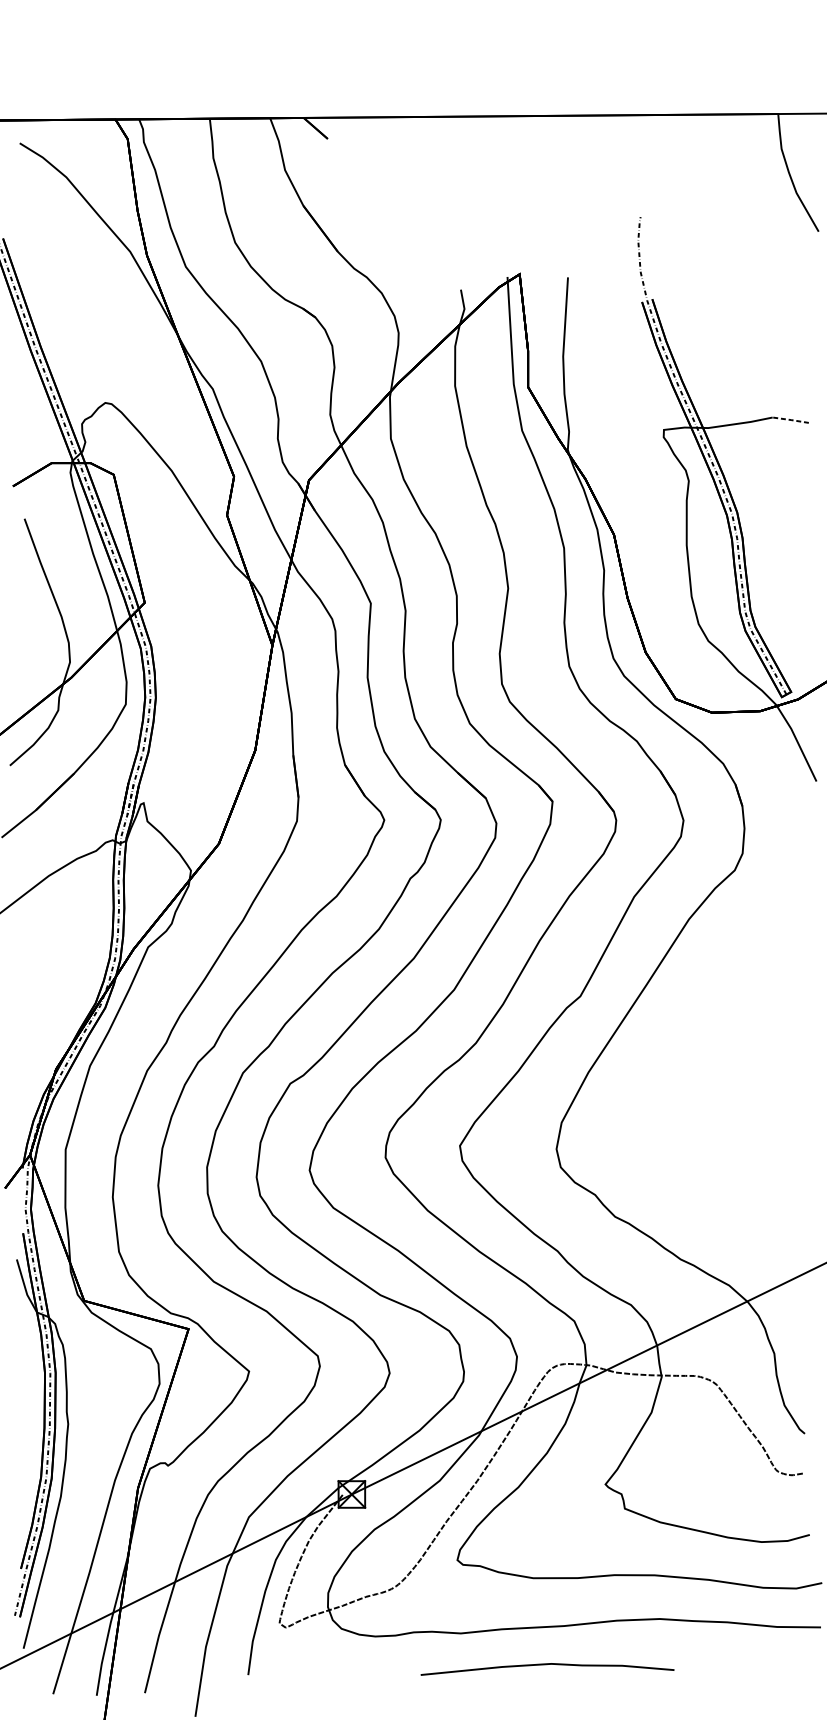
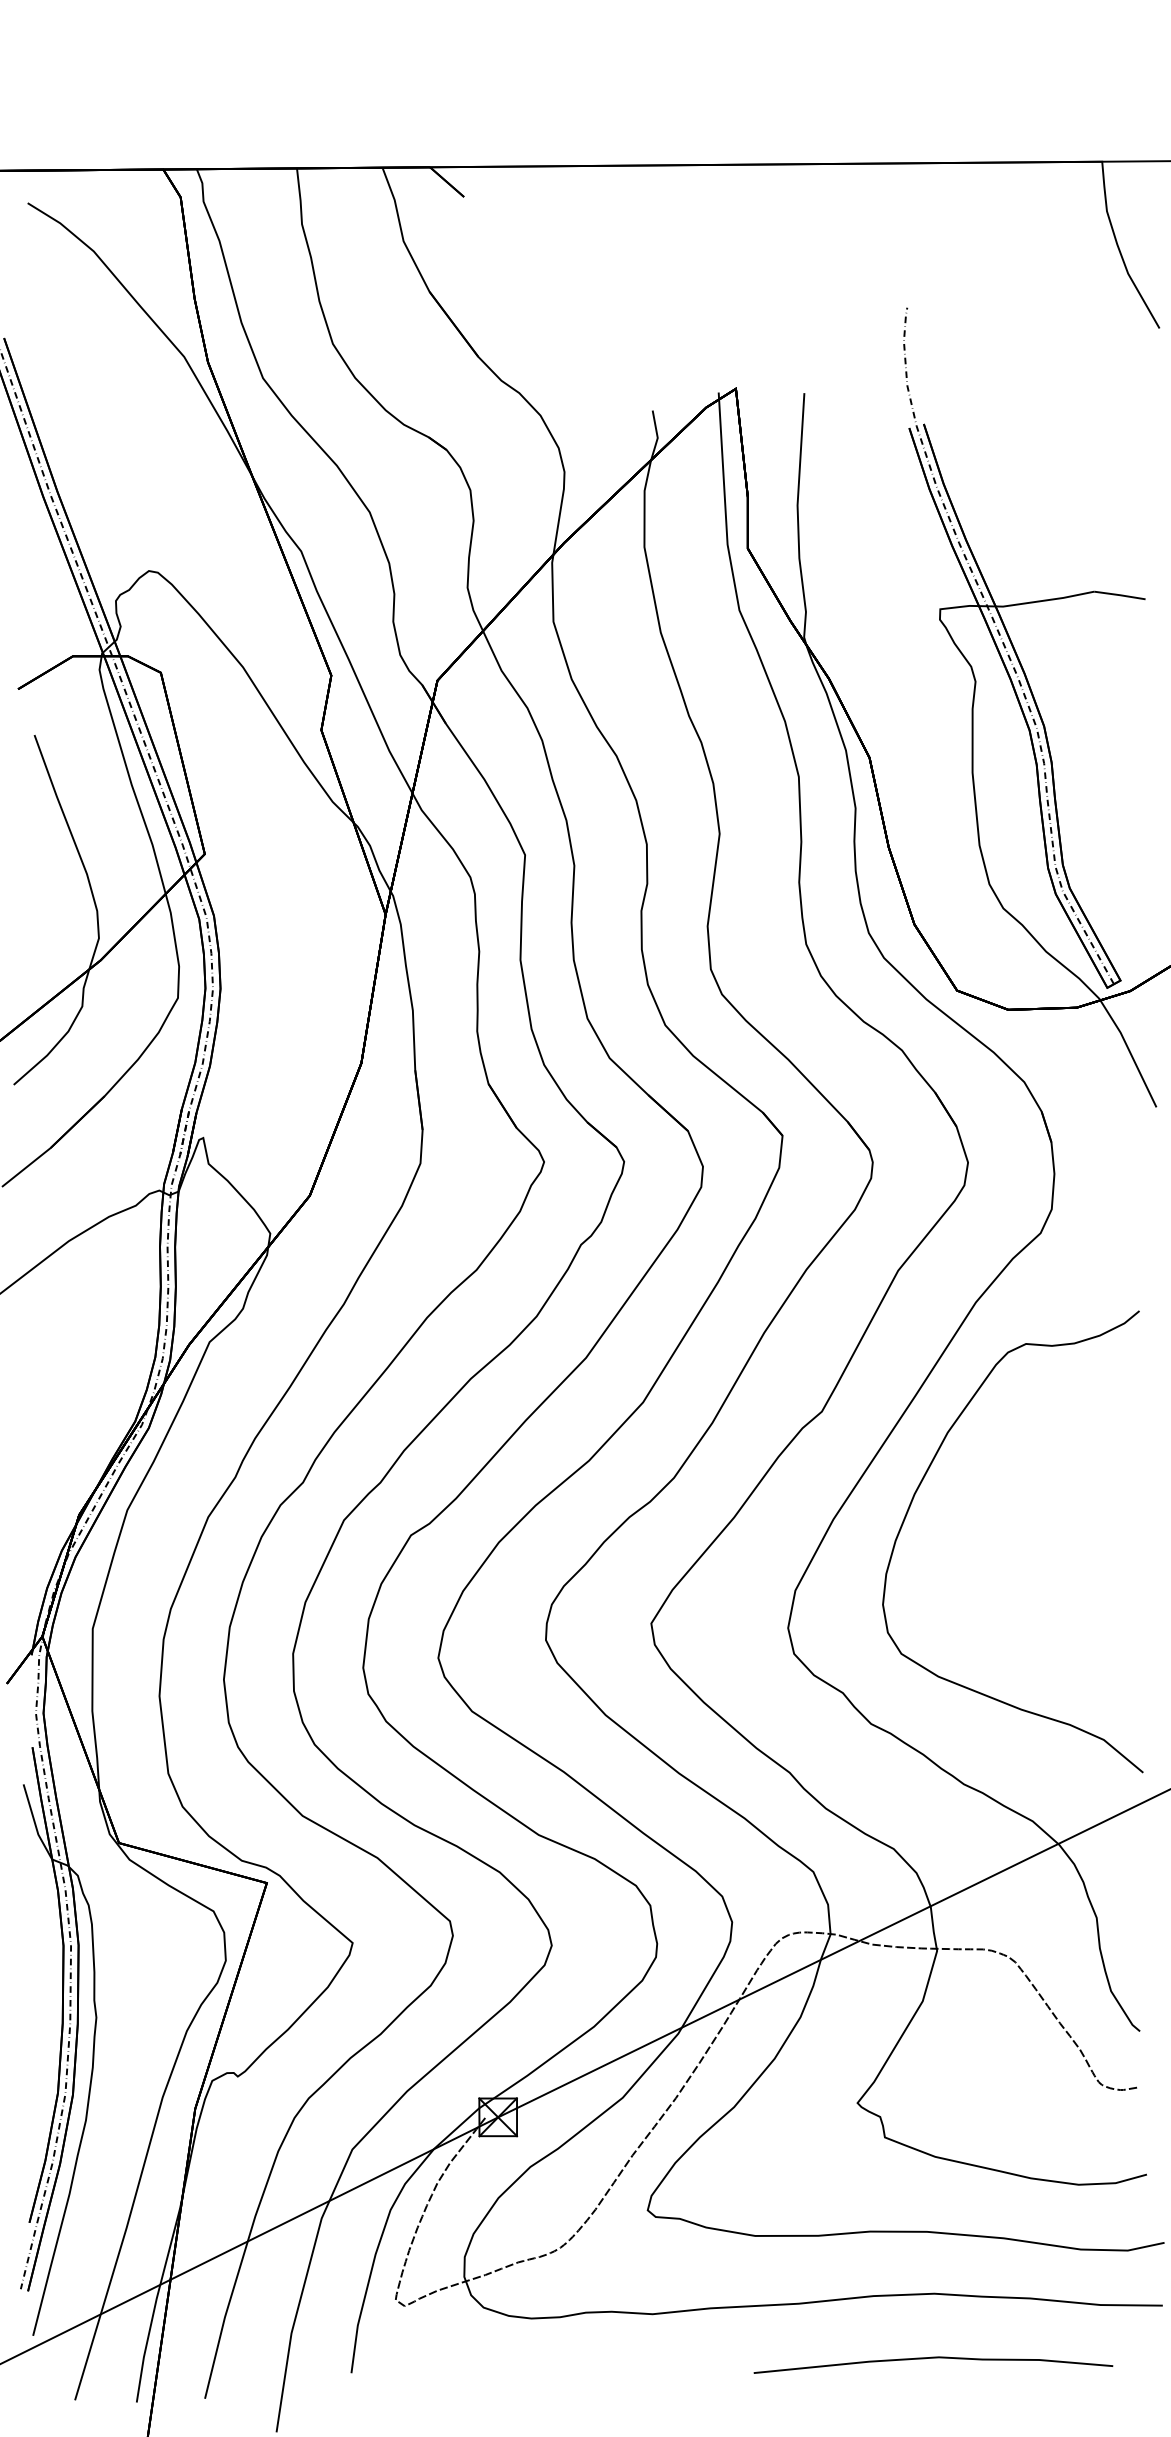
line: (791, 420) -> (1120, 595), dashed -> solid
curve: (647, 1054) -> (916, 1493), added
curve: (547, 1664) -> (933, 2358), moved

